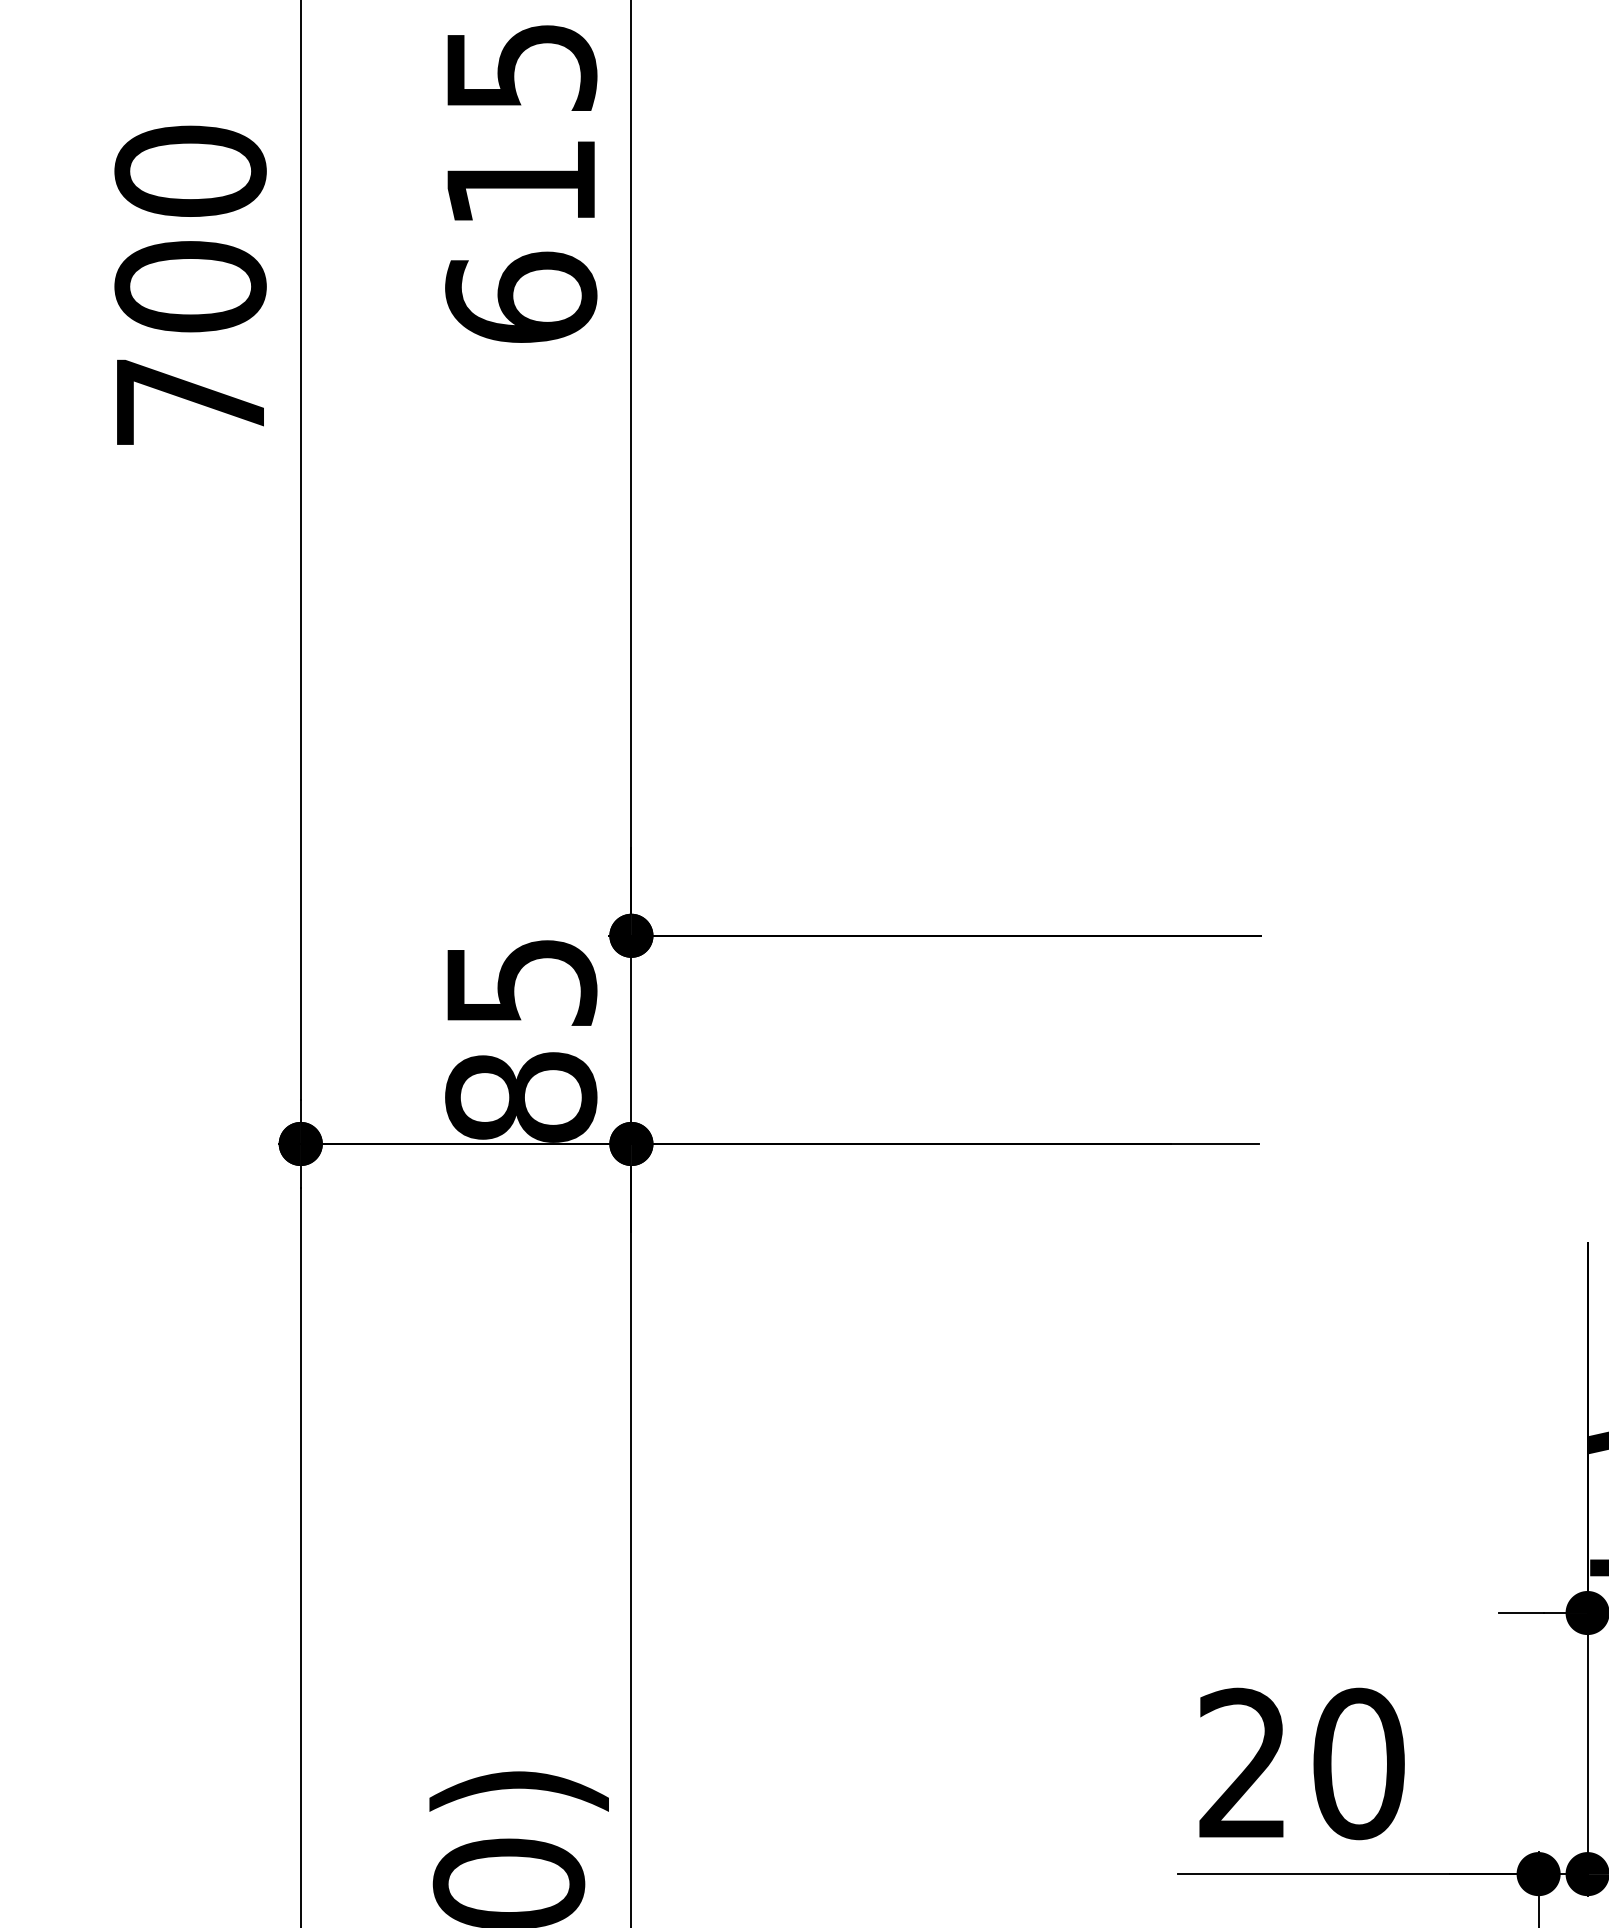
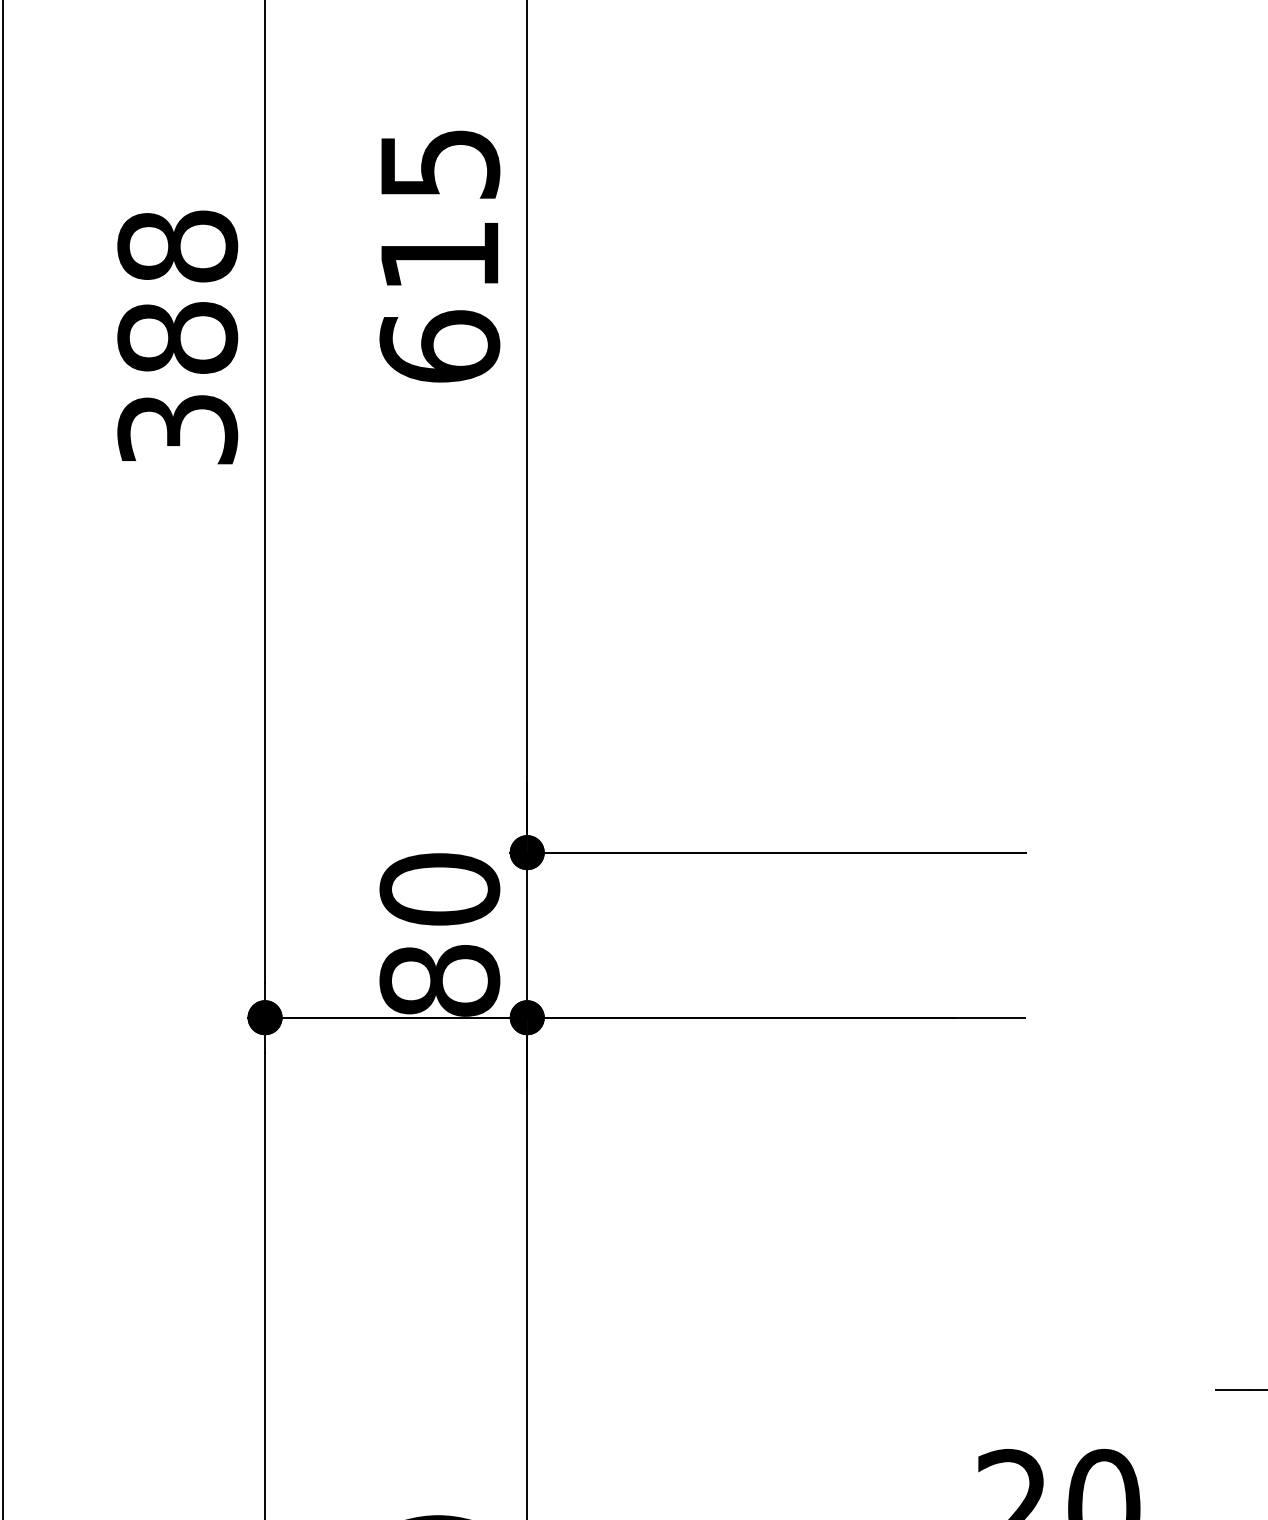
text: (190, 285) -> (177, 337), 700 -> 388
text: (521, 981) -> (440, 888), 85 -> 80

